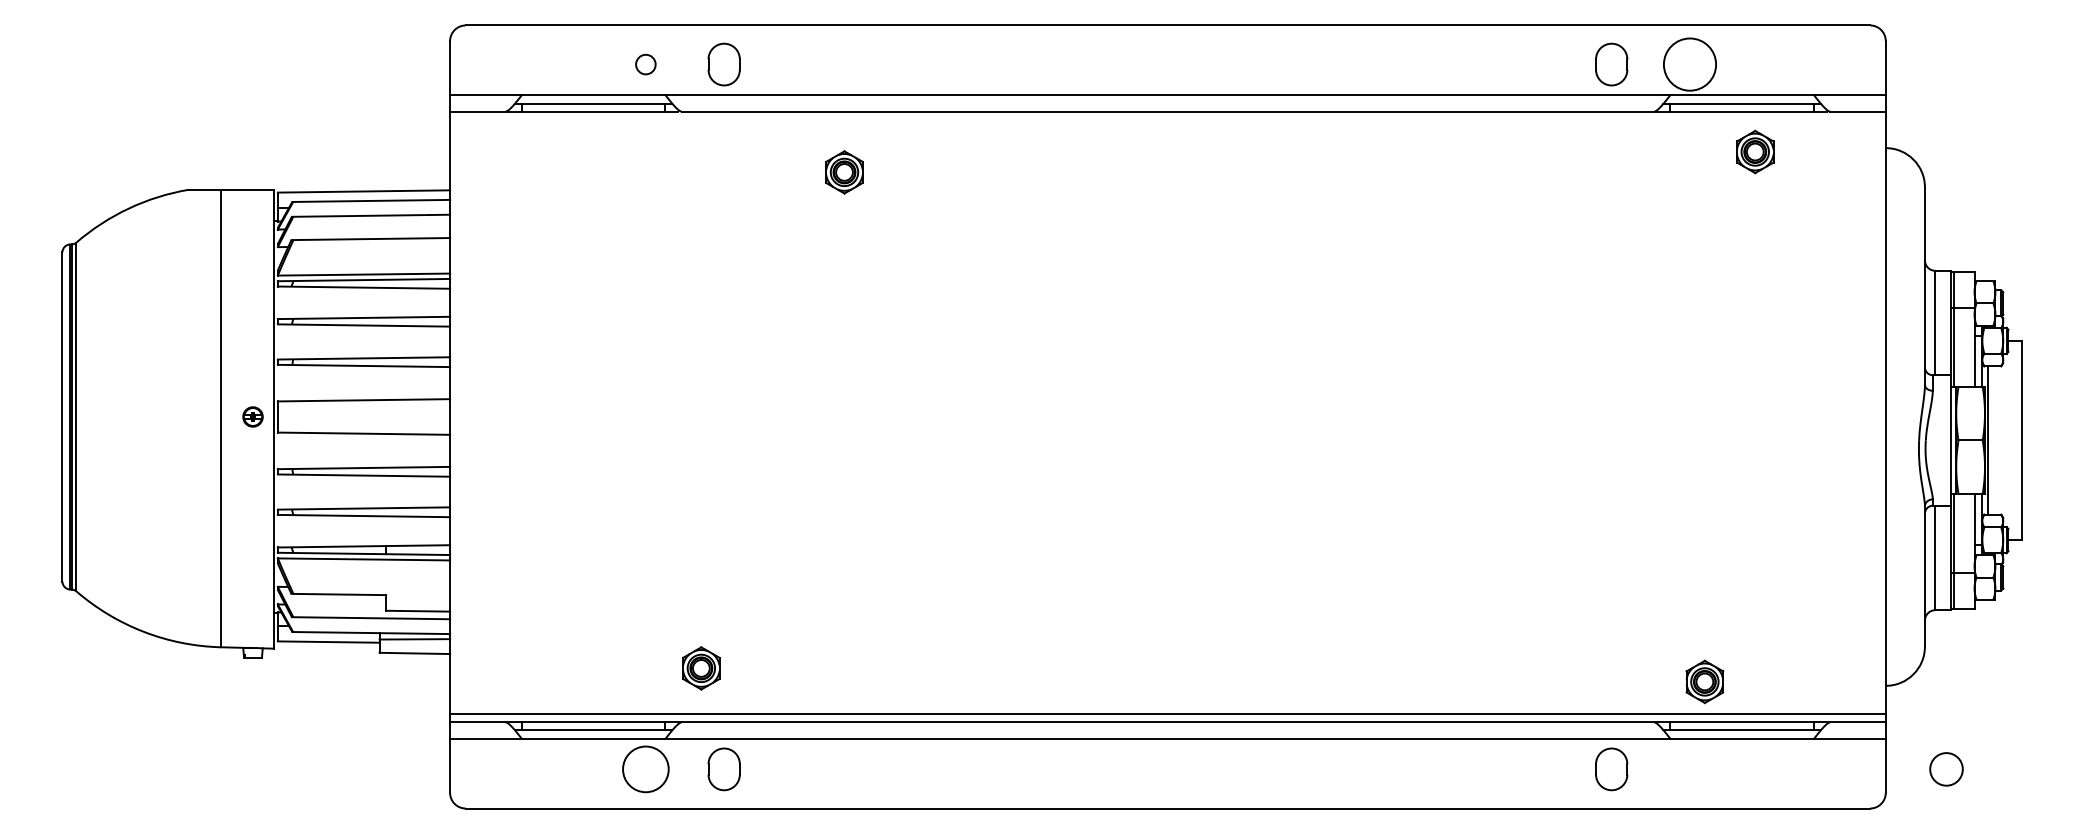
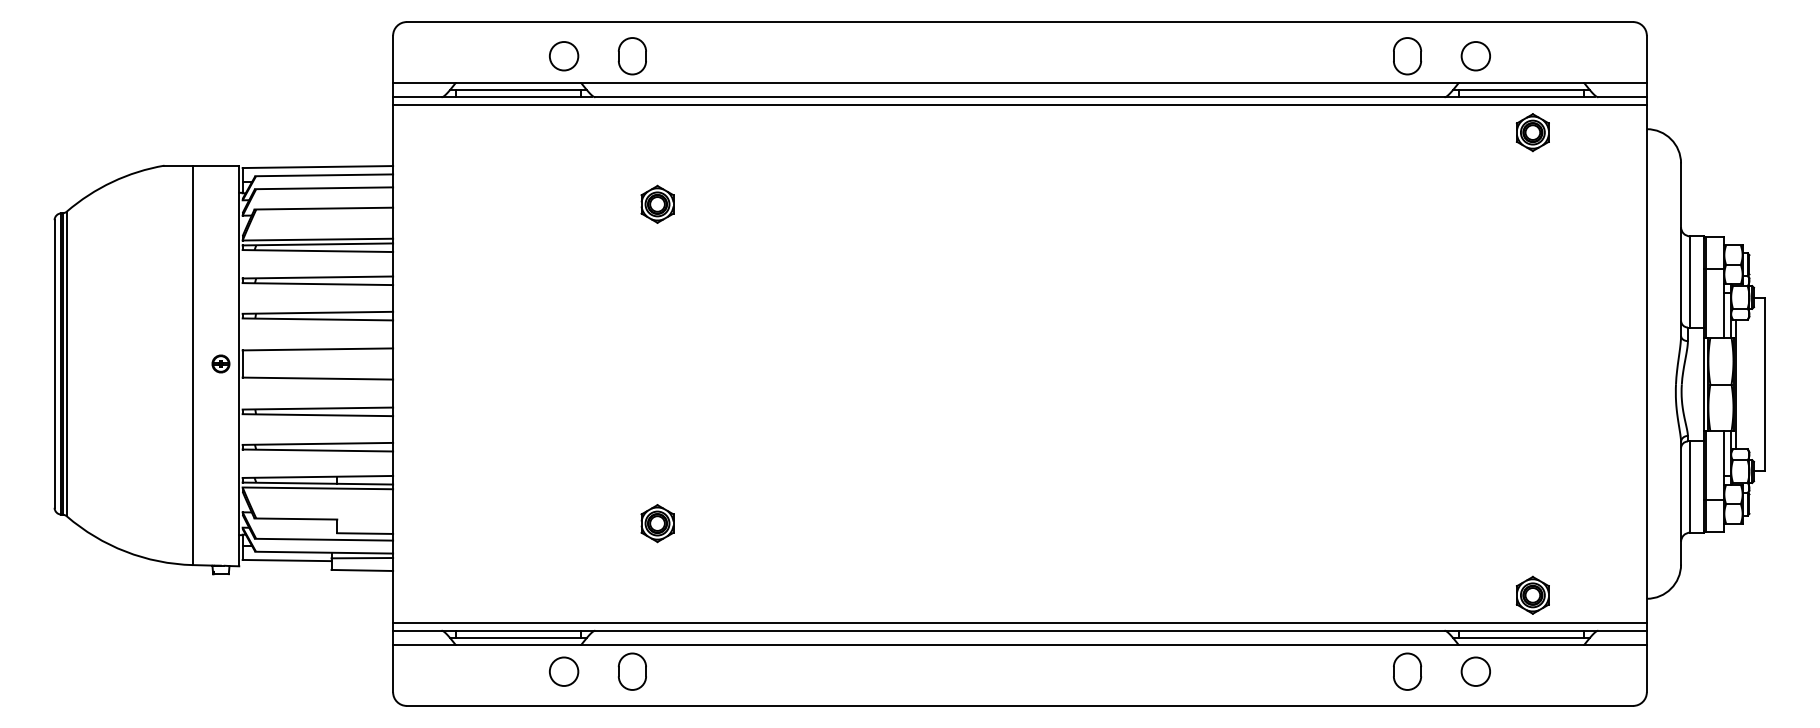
circle: (645, 64) -> (563, 56), size x1.67
circle: (1689, 64) -> (1475, 56), size x0.62
line: (1167, 119) -> (1019, 104), added
part: (844, 171) -> (657, 203), moved
part: (701, 668) -> (657, 523), moved
part: (1704, 680) -> (1532, 594), moved
circle: (645, 769) -> (563, 671), size x0.71
circle: (1946, 769) -> (1475, 671), moved

